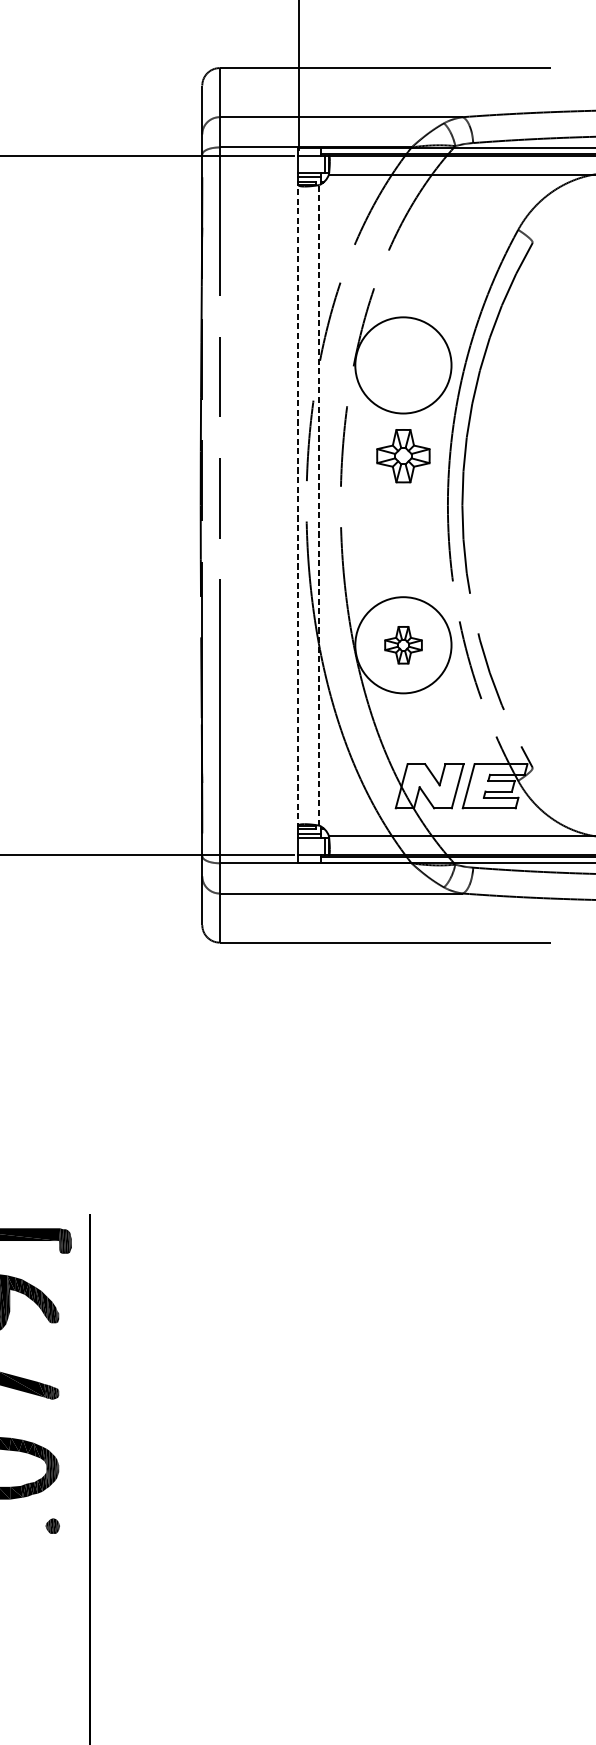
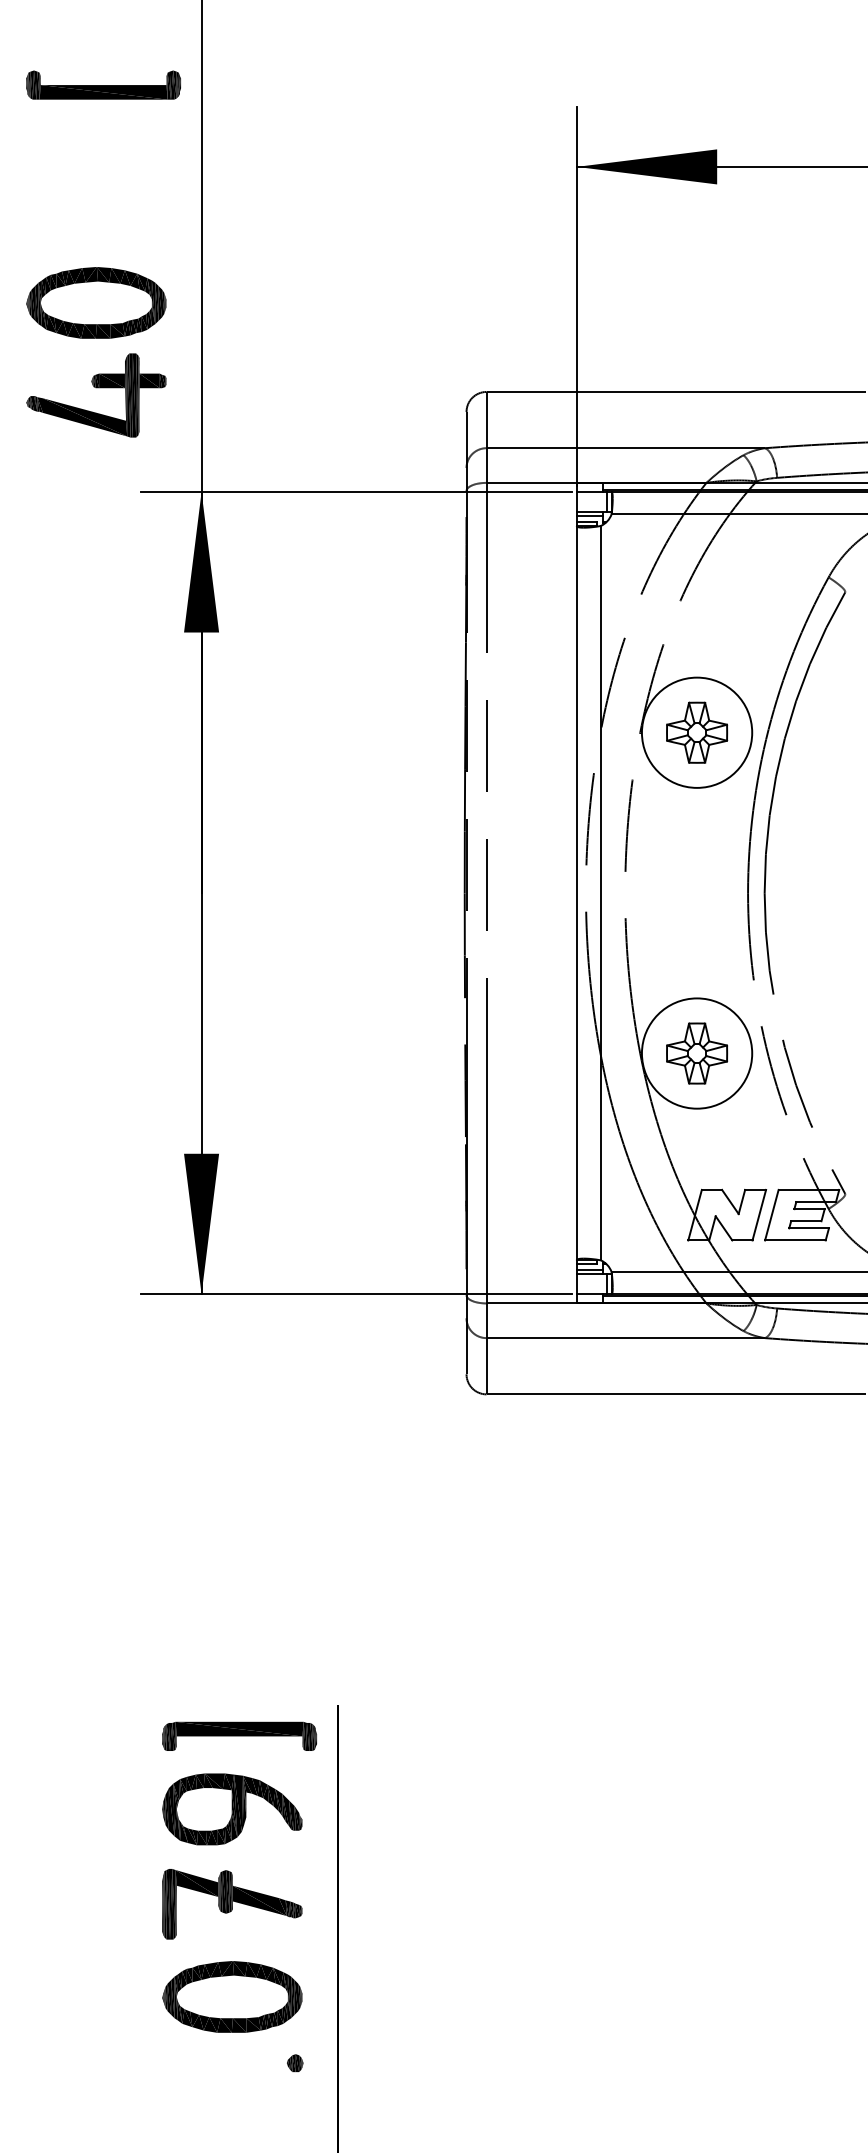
part: (403, 455) -> (697, 732), moved
line: (319, 504) -> (600, 892), dashed -> solid
line: (298, 505) -> (576, 893), dashed -> solid
part: (403, 645) -> (697, 1053), size x1.43

